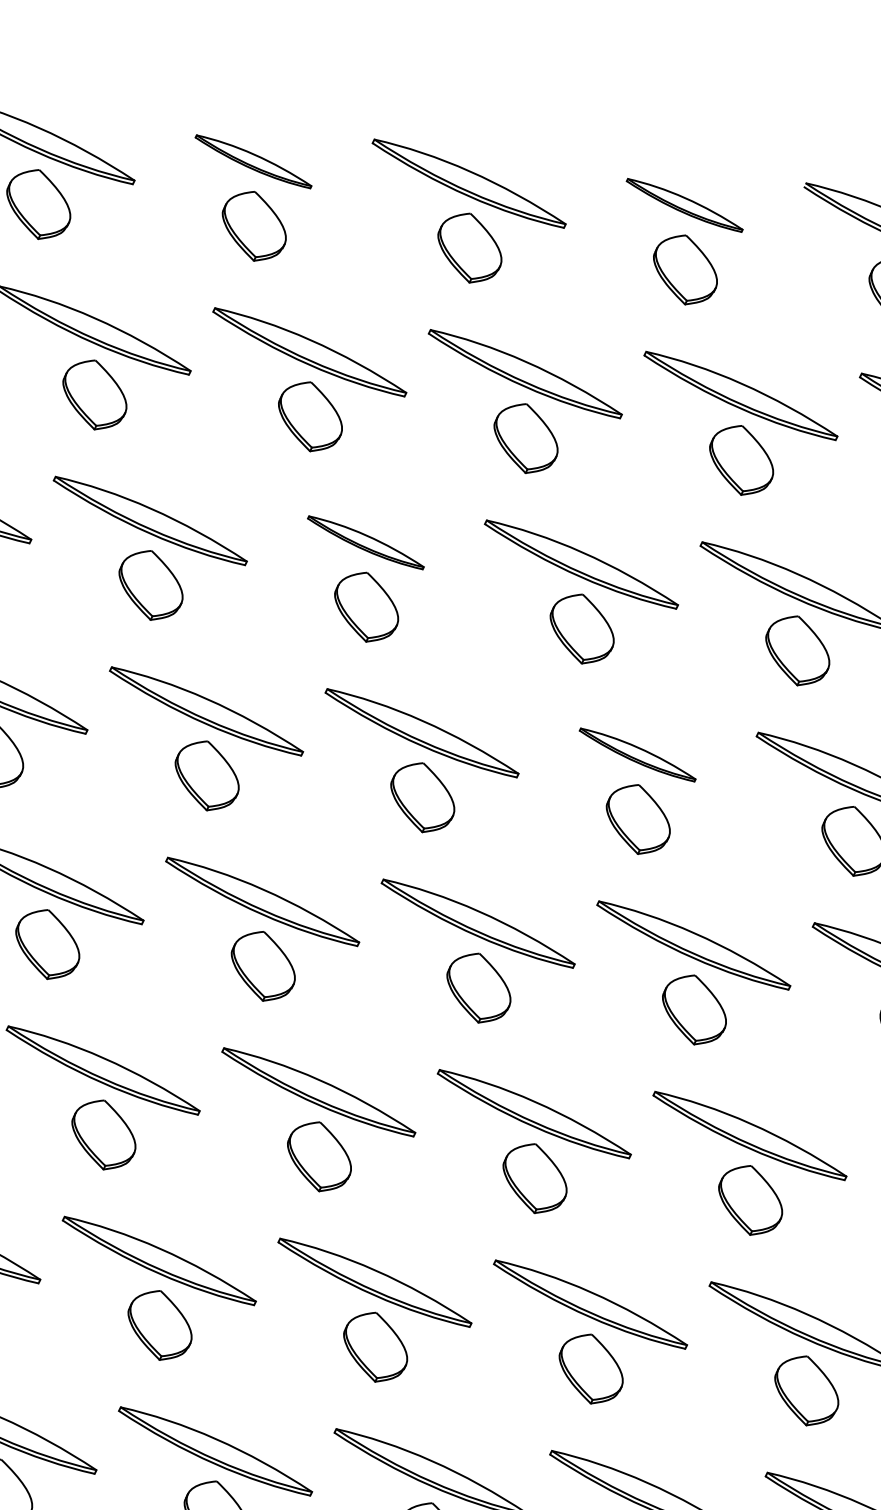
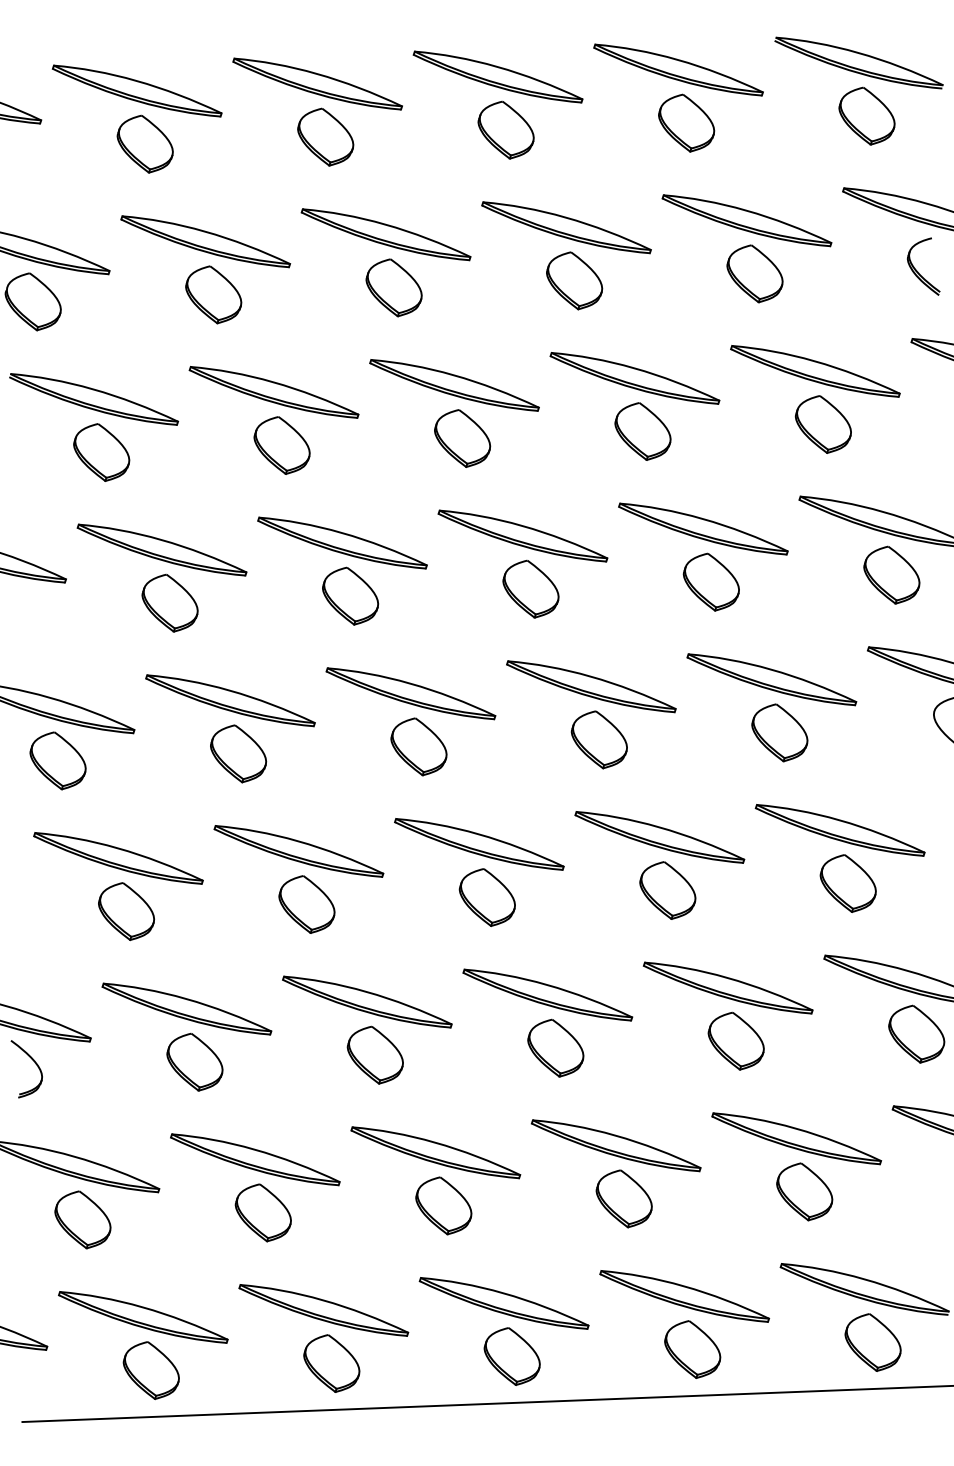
part: (253, 161) -> (317, 83), size x1.67
part: (684, 204) -> (678, 69), size x1.67
part: (365, 542) -> (454, 385), size x1.67
part: (637, 754) -> (703, 528), size x1.67

